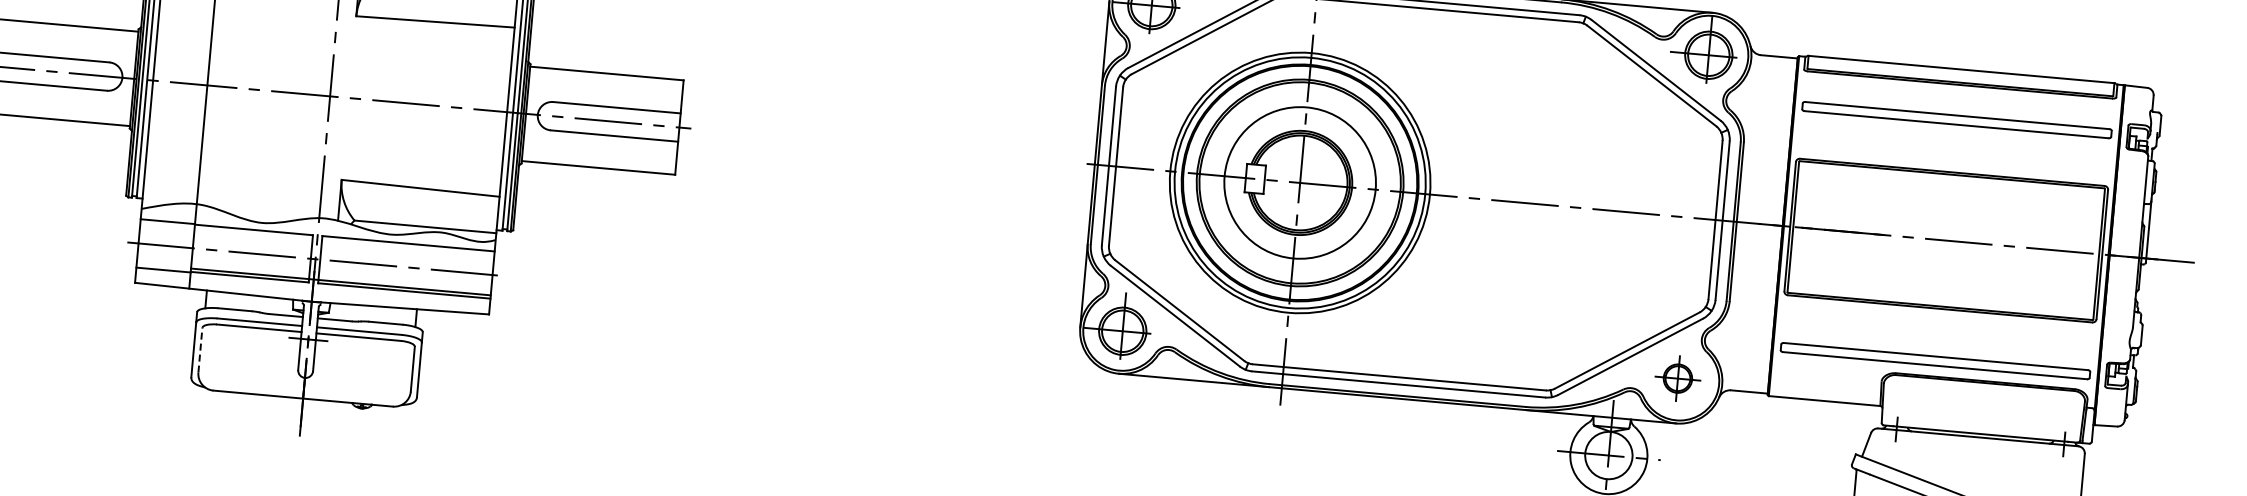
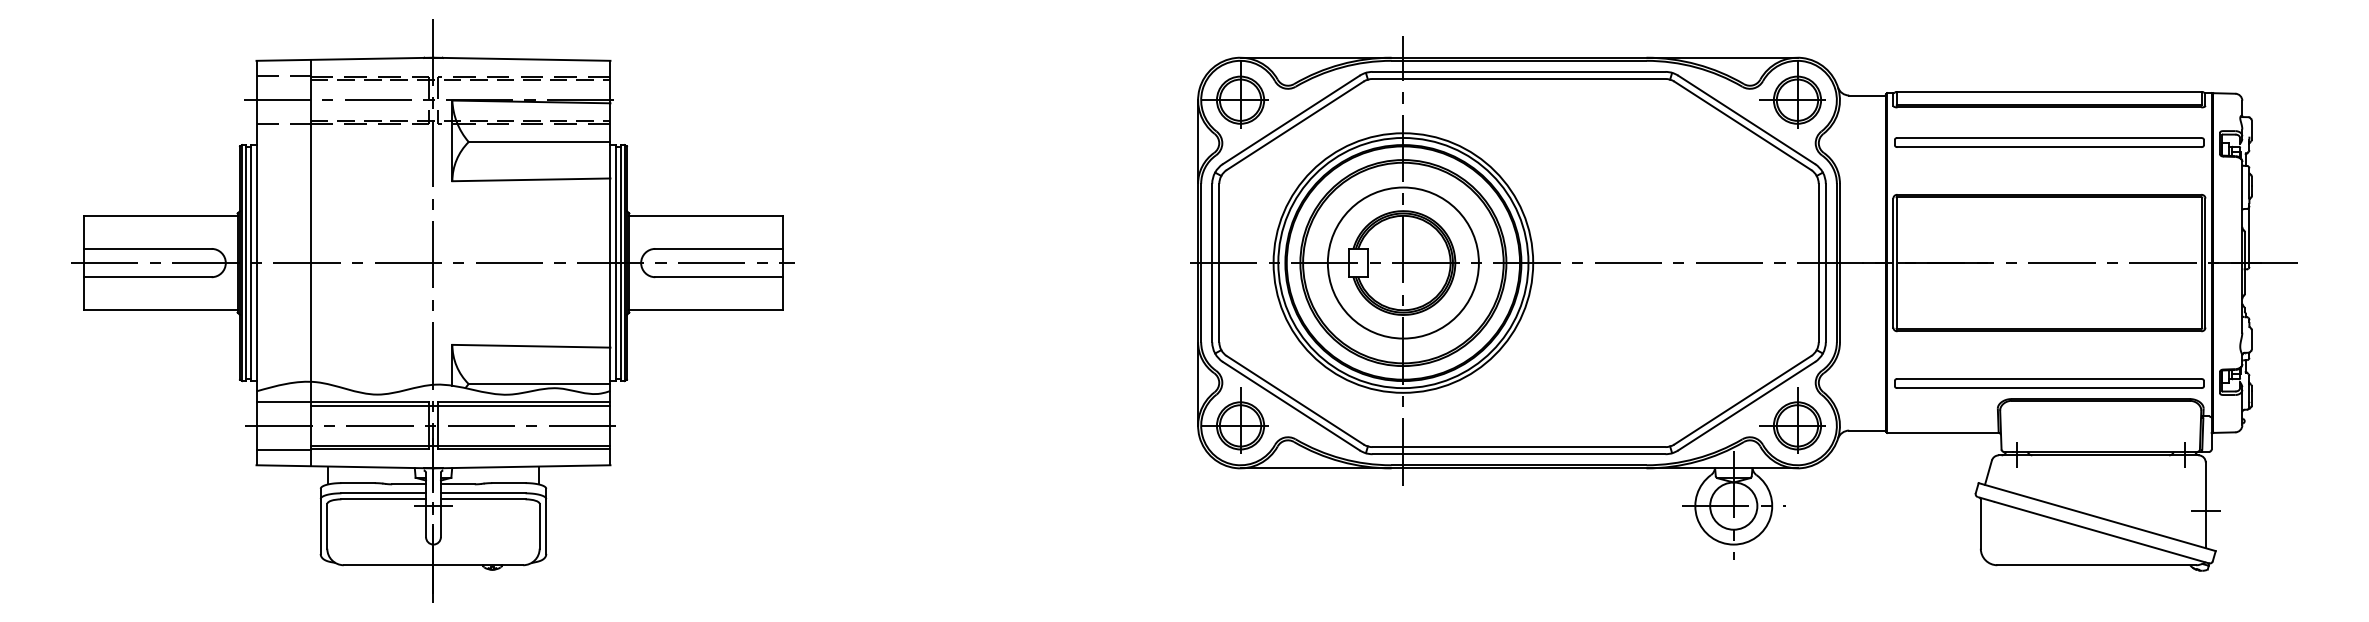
line: (344, 241) -> (460, 405), added
line: (200, 349) -> (327, 525), dashed -> solid
part: (1675, 375) -> (1792, 420), size x1.67

